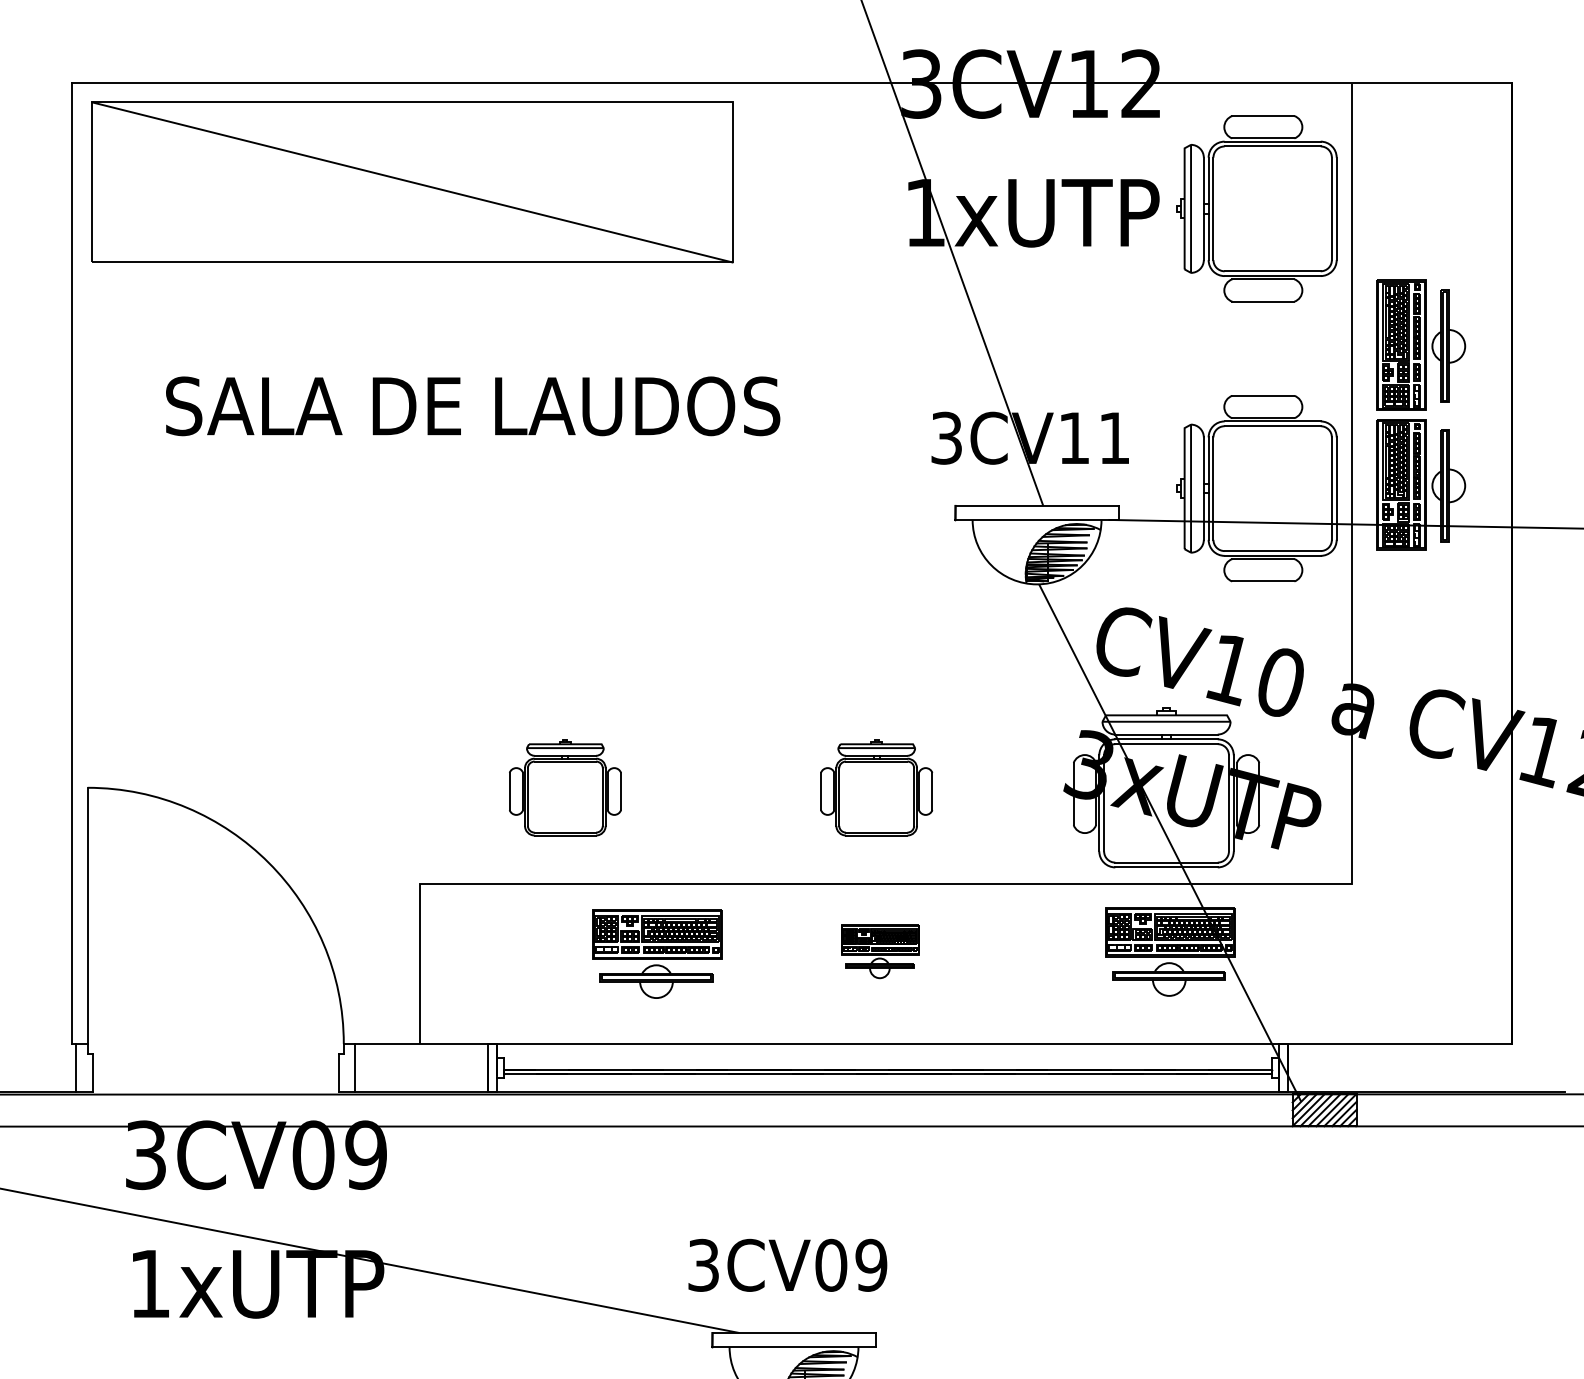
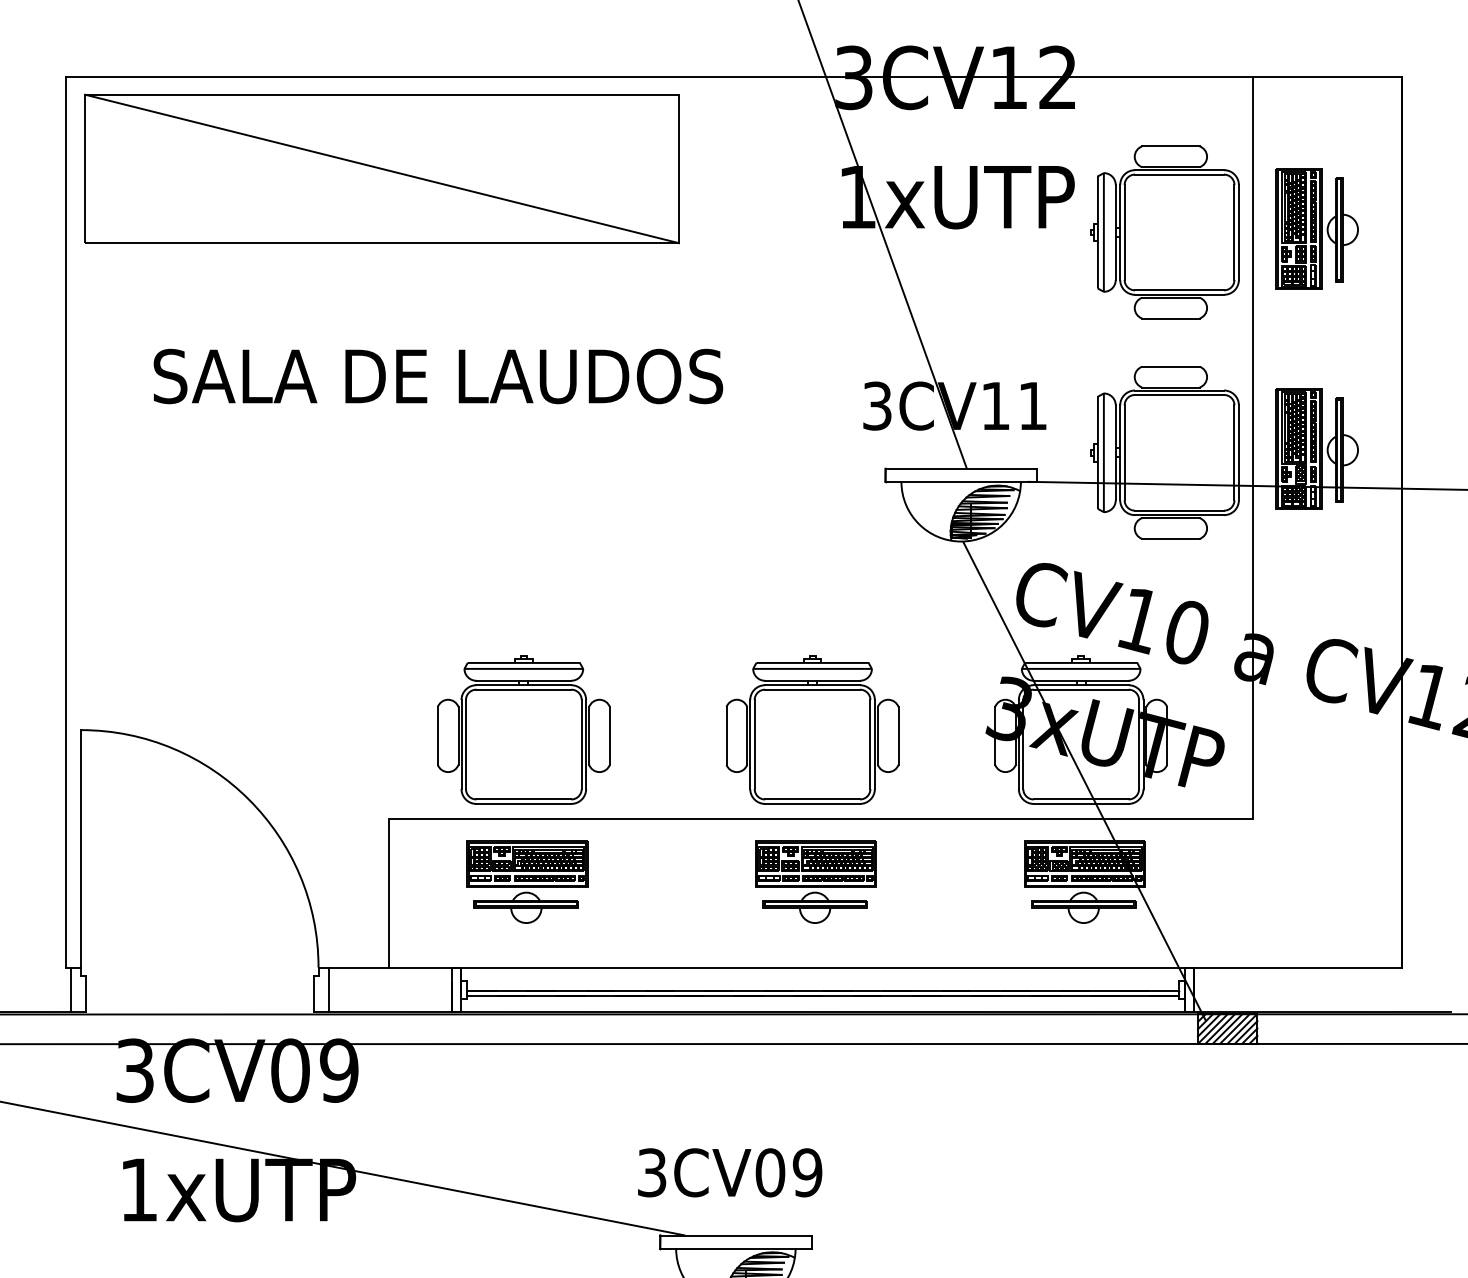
part: (1256, 208) -> (1164, 232), moved
part: (1420, 344) -> (1316, 228), moved
part: (564, 787) -> (523, 729), size x1.67
part: (876, 787) -> (812, 729), size x1.67
part: (879, 951) -> (815, 881), size x1.67
part: (657, 953) -> (527, 881), moved

